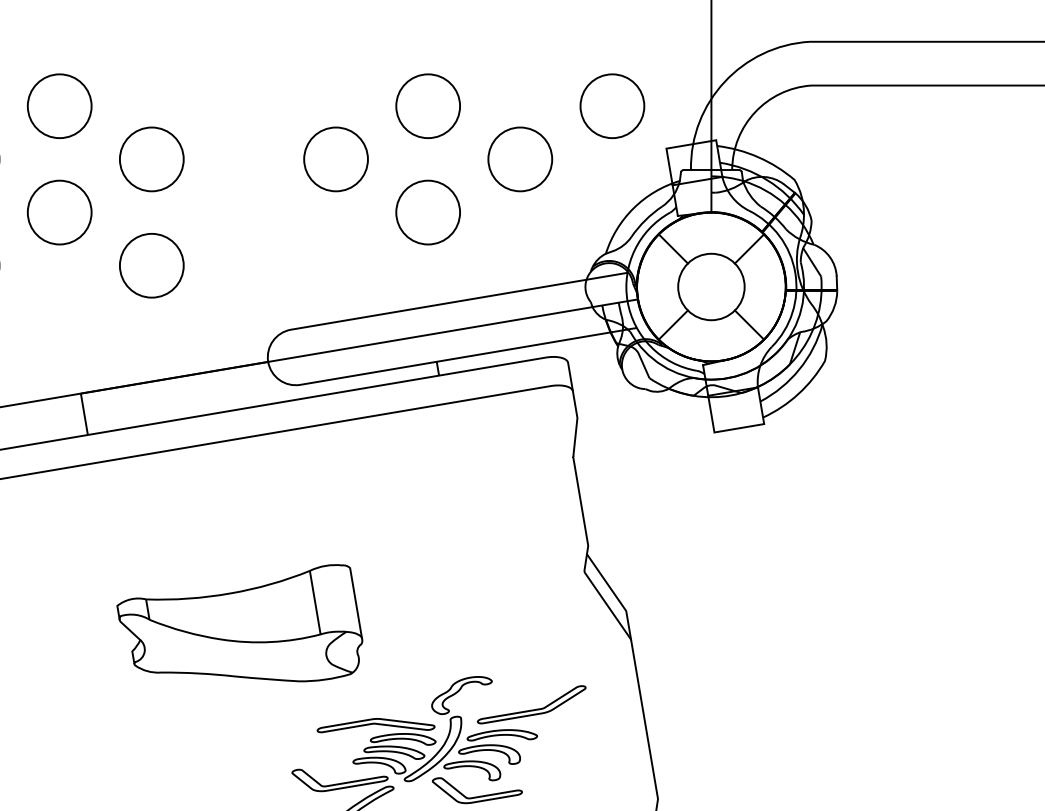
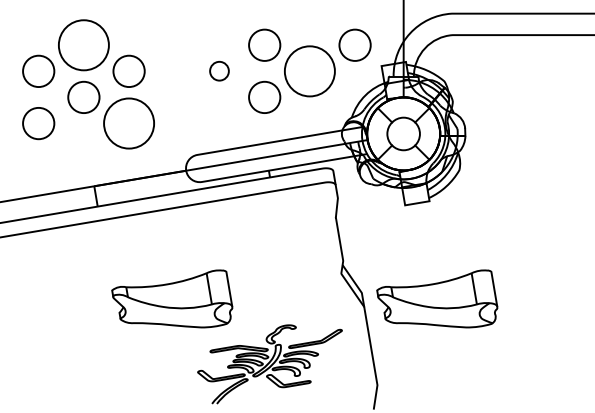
circle: (58, 104) -> (83, 44), size x1.6
circle: (336, 157) -> (219, 70), size x0.6
circle: (519, 159) -> (309, 71), size x1.6
circle: (150, 265) -> (128, 123), size x1.6
part: (780, 622) -> (437, 298), added

